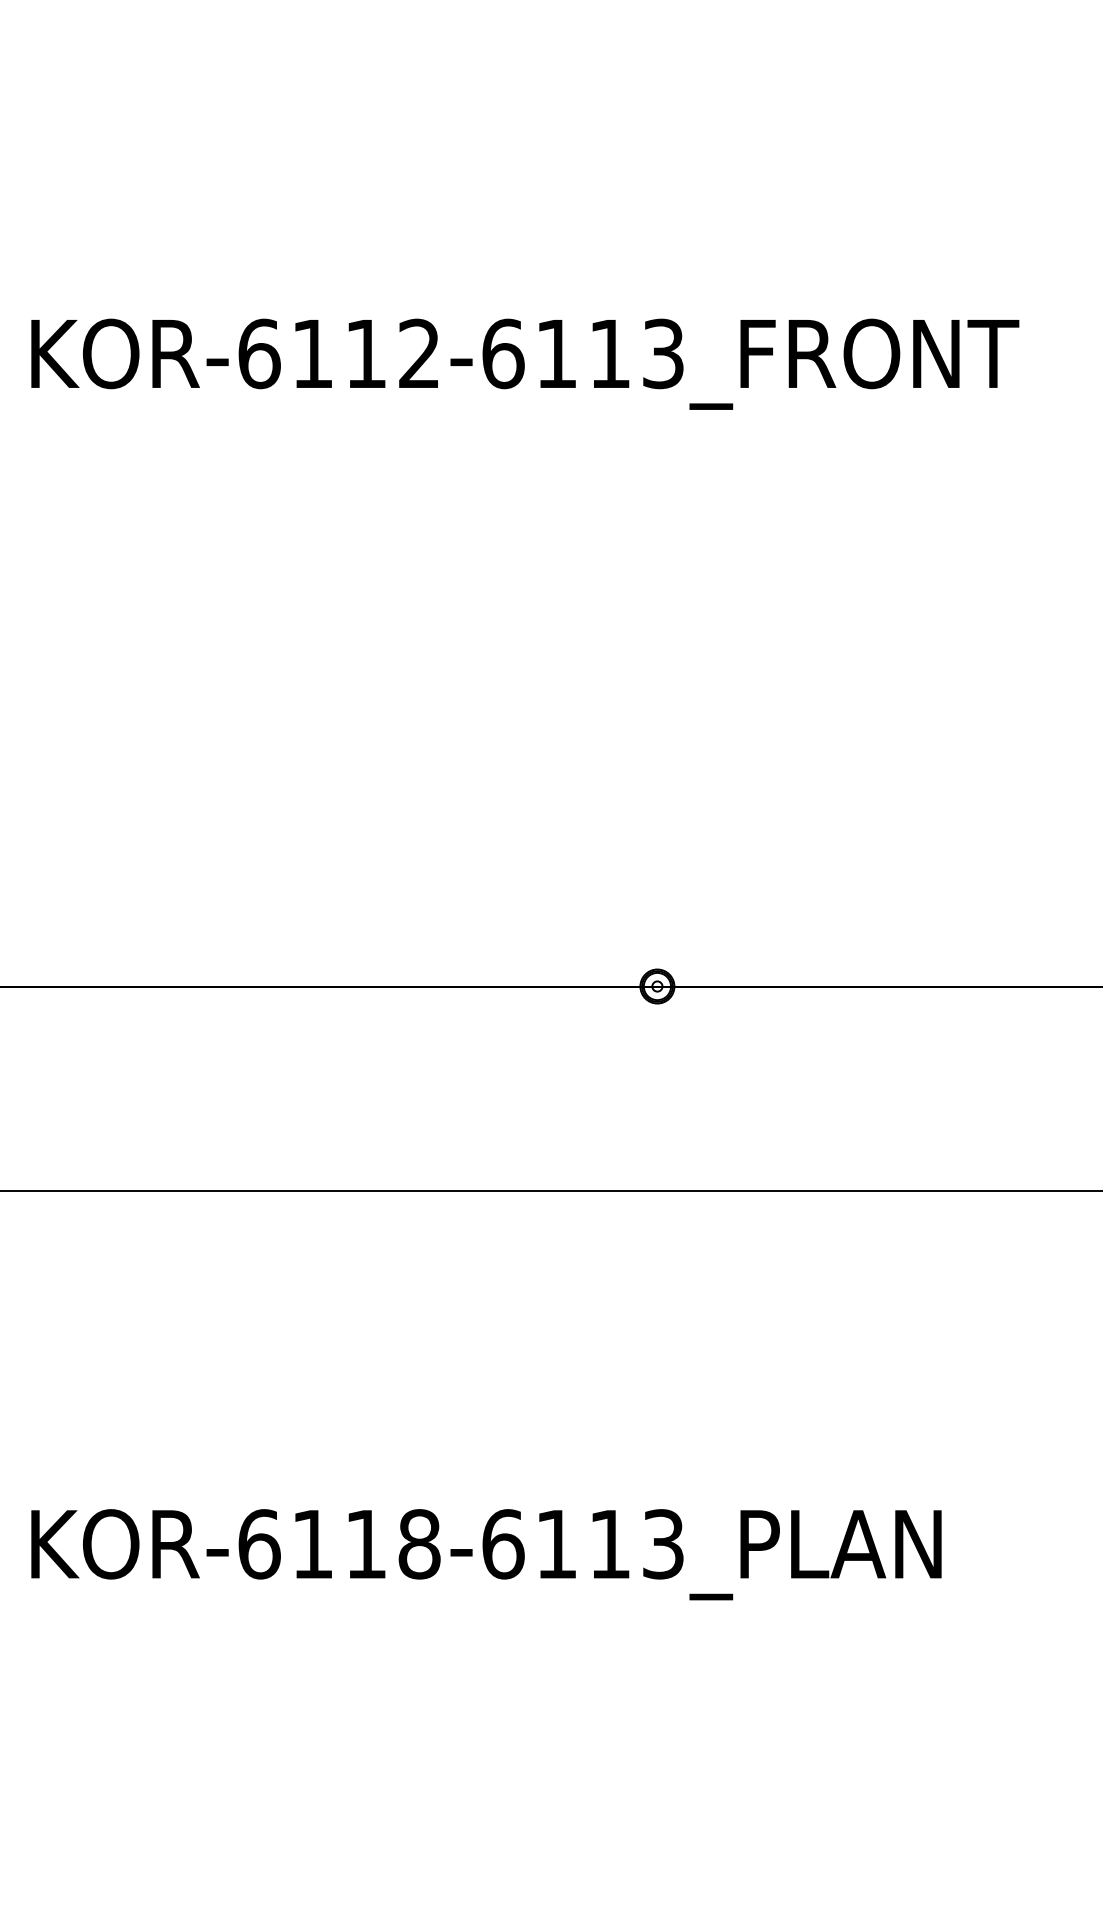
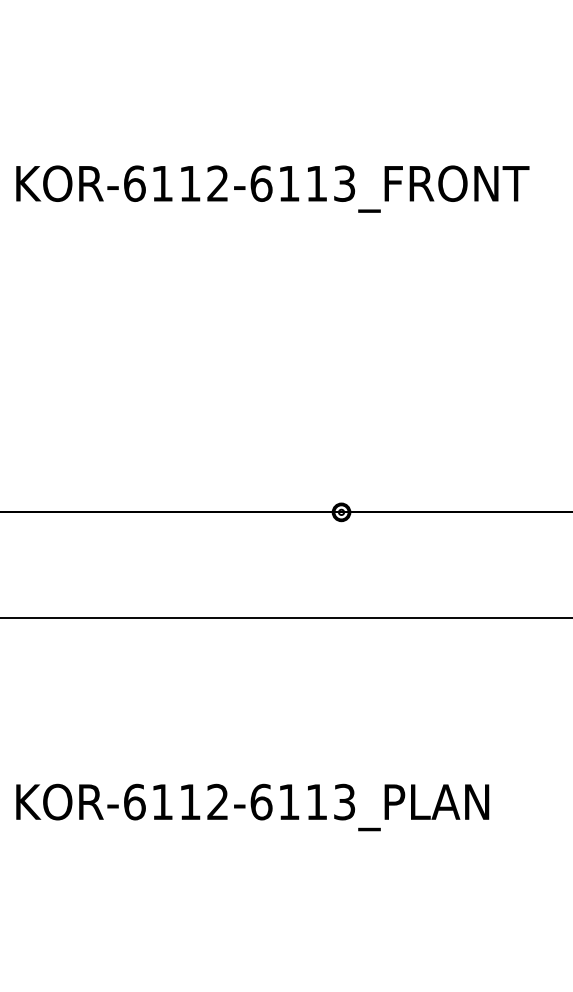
text: (418, 1543) -> (217, 801), KOR-6118-6113_PLAN -> KOR-6112-6113_PLAN

